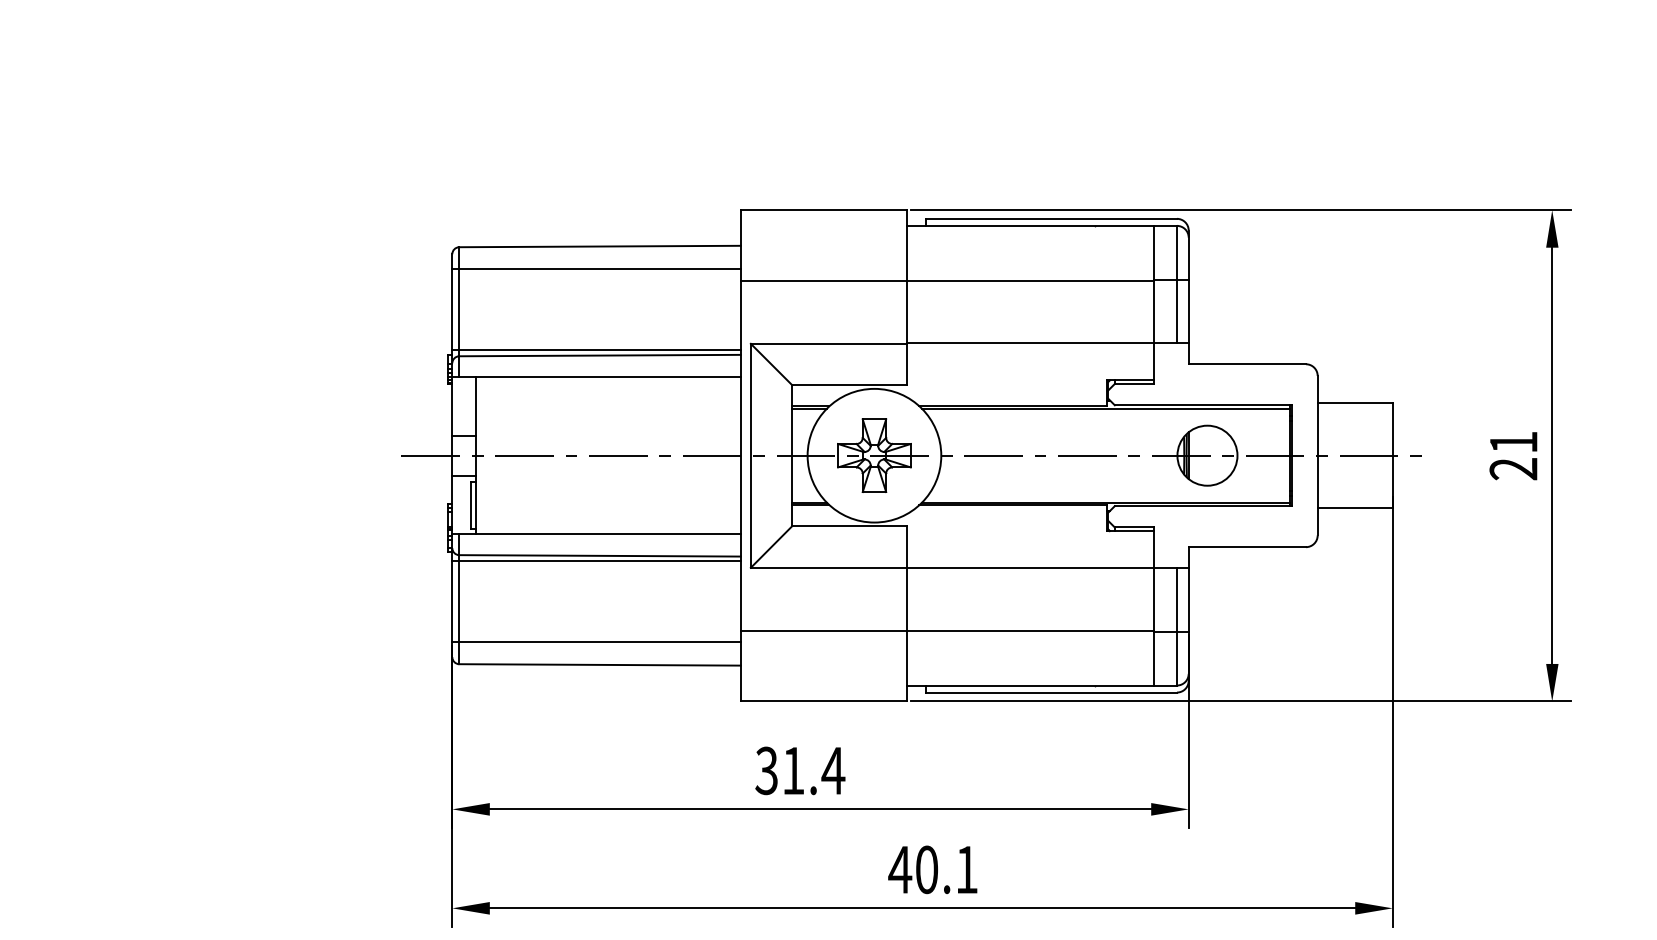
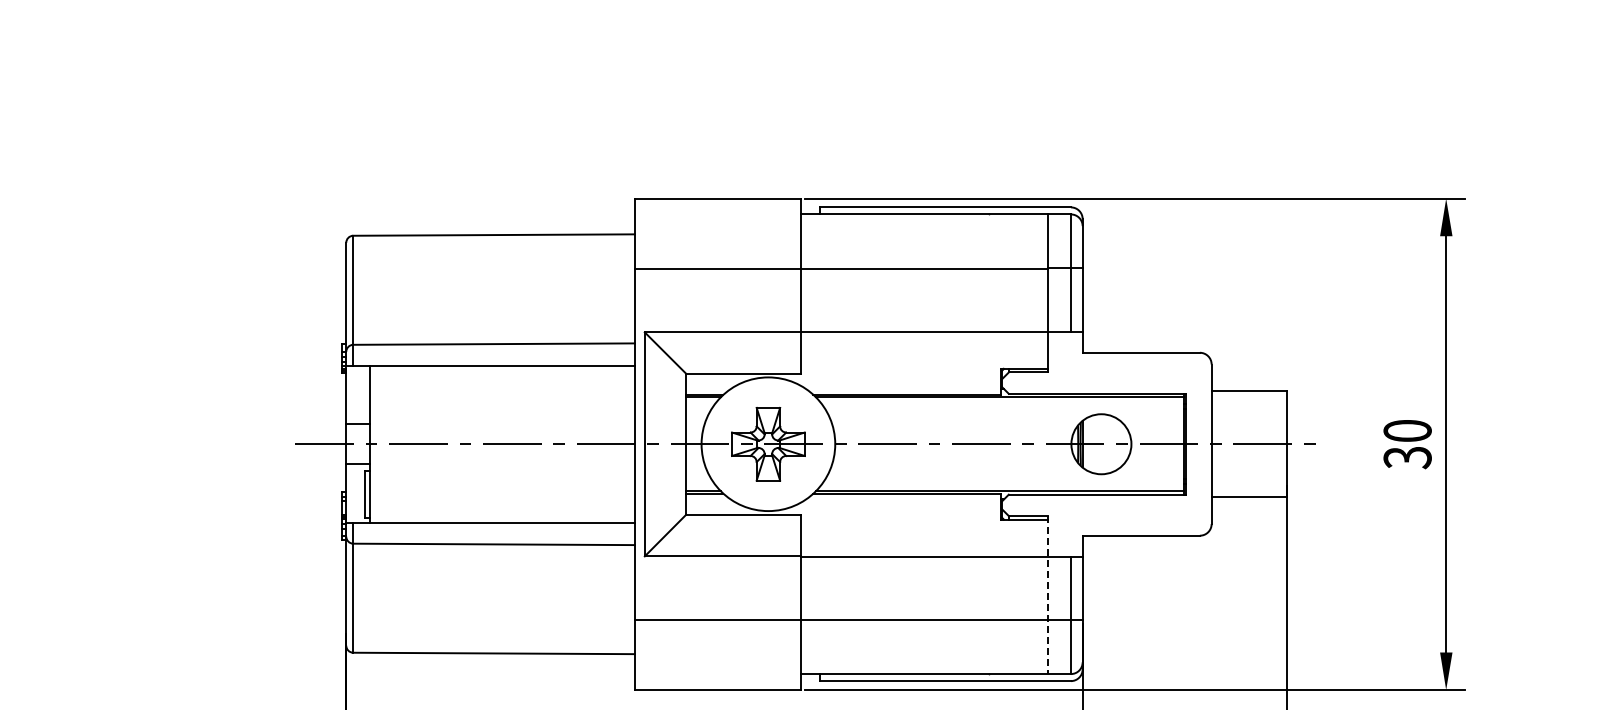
line: (596, 269) -> (490, 258), removed
line: (596, 350) -> (490, 339), removed
text: (1513, 455) -> (1407, 444), 21 -> 30
line: (596, 561) -> (490, 550), removed
line: (1153, 607) -> (1047, 596), solid -> dashed
line: (596, 642) -> (490, 631), removed

